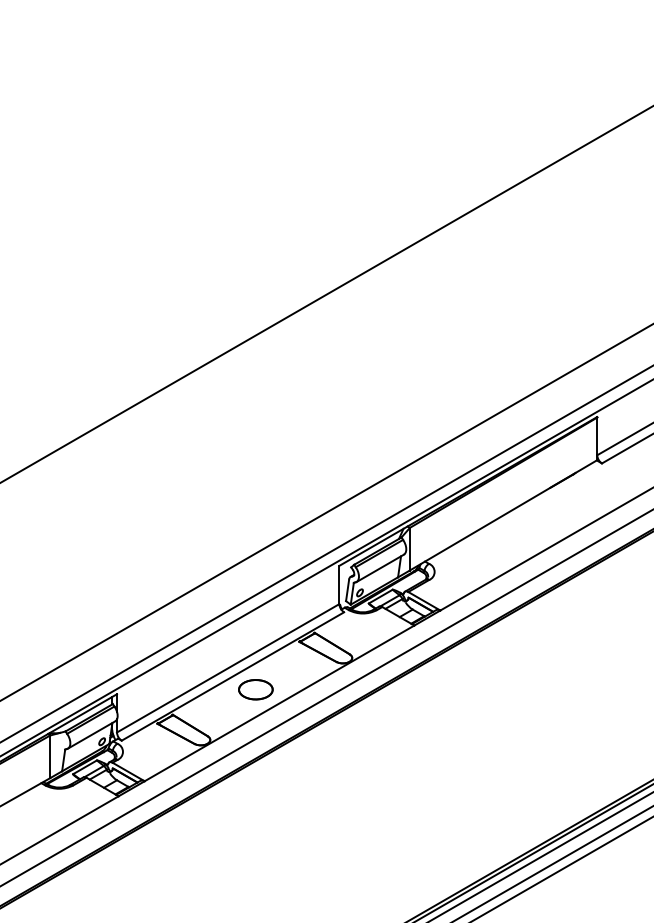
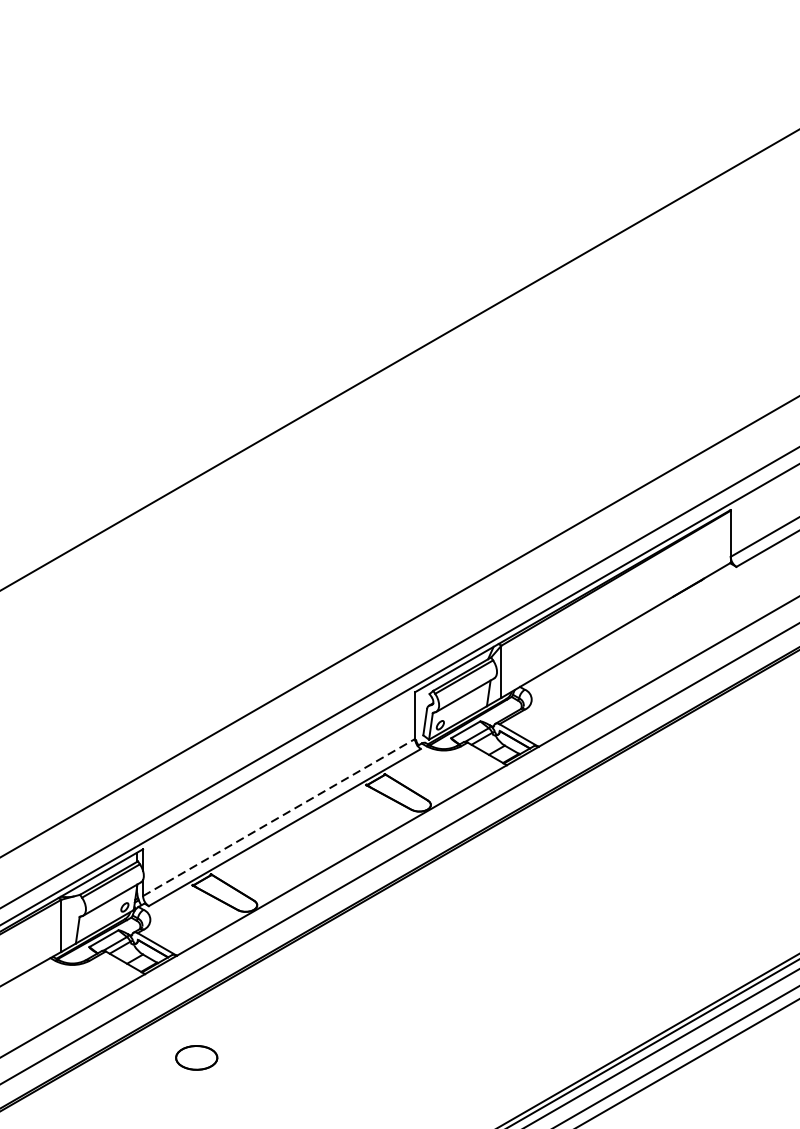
line: (228, 668) -> (279, 817), solid -> dashed
part: (255, 689) -> (196, 1057), moved

